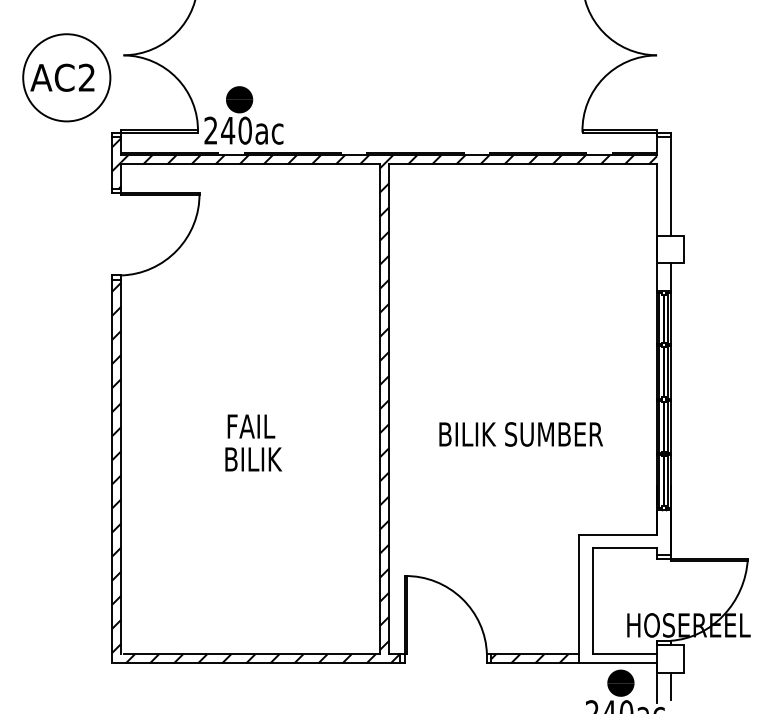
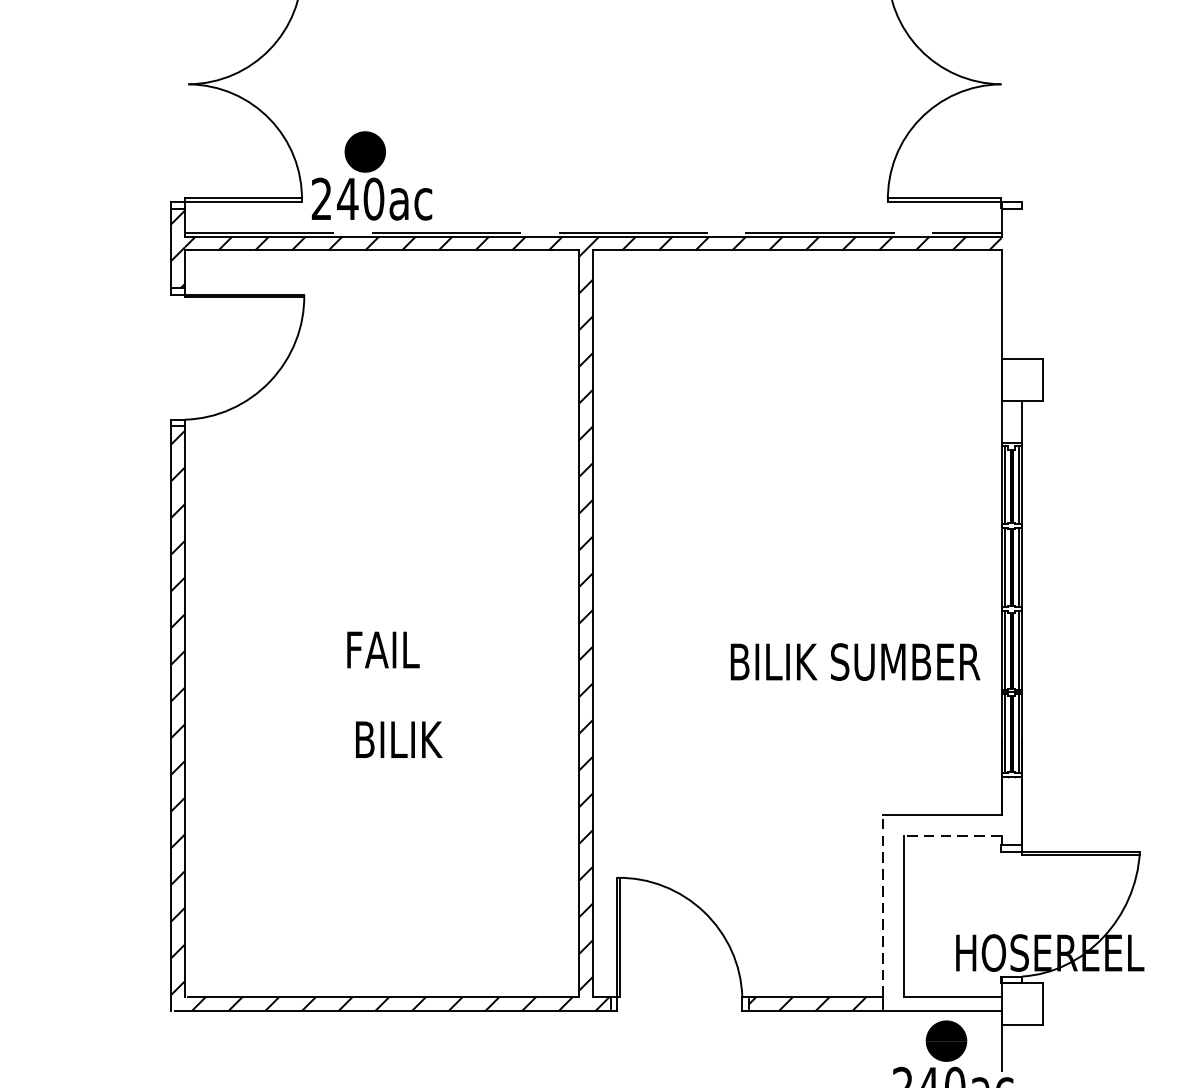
part: (66, 77) -> (101, 118), removed
line: (670, 183) -> (1022, 279), removed
text: (520, 434) -> (854, 662), moved
text: (253, 459) -> (398, 739), moved
line: (625, 548) -> (953, 835), solid -> dashed
line: (579, 594) -> (883, 905), solid -> dashed
line: (670, 686) -> (1022, 1046), removed

